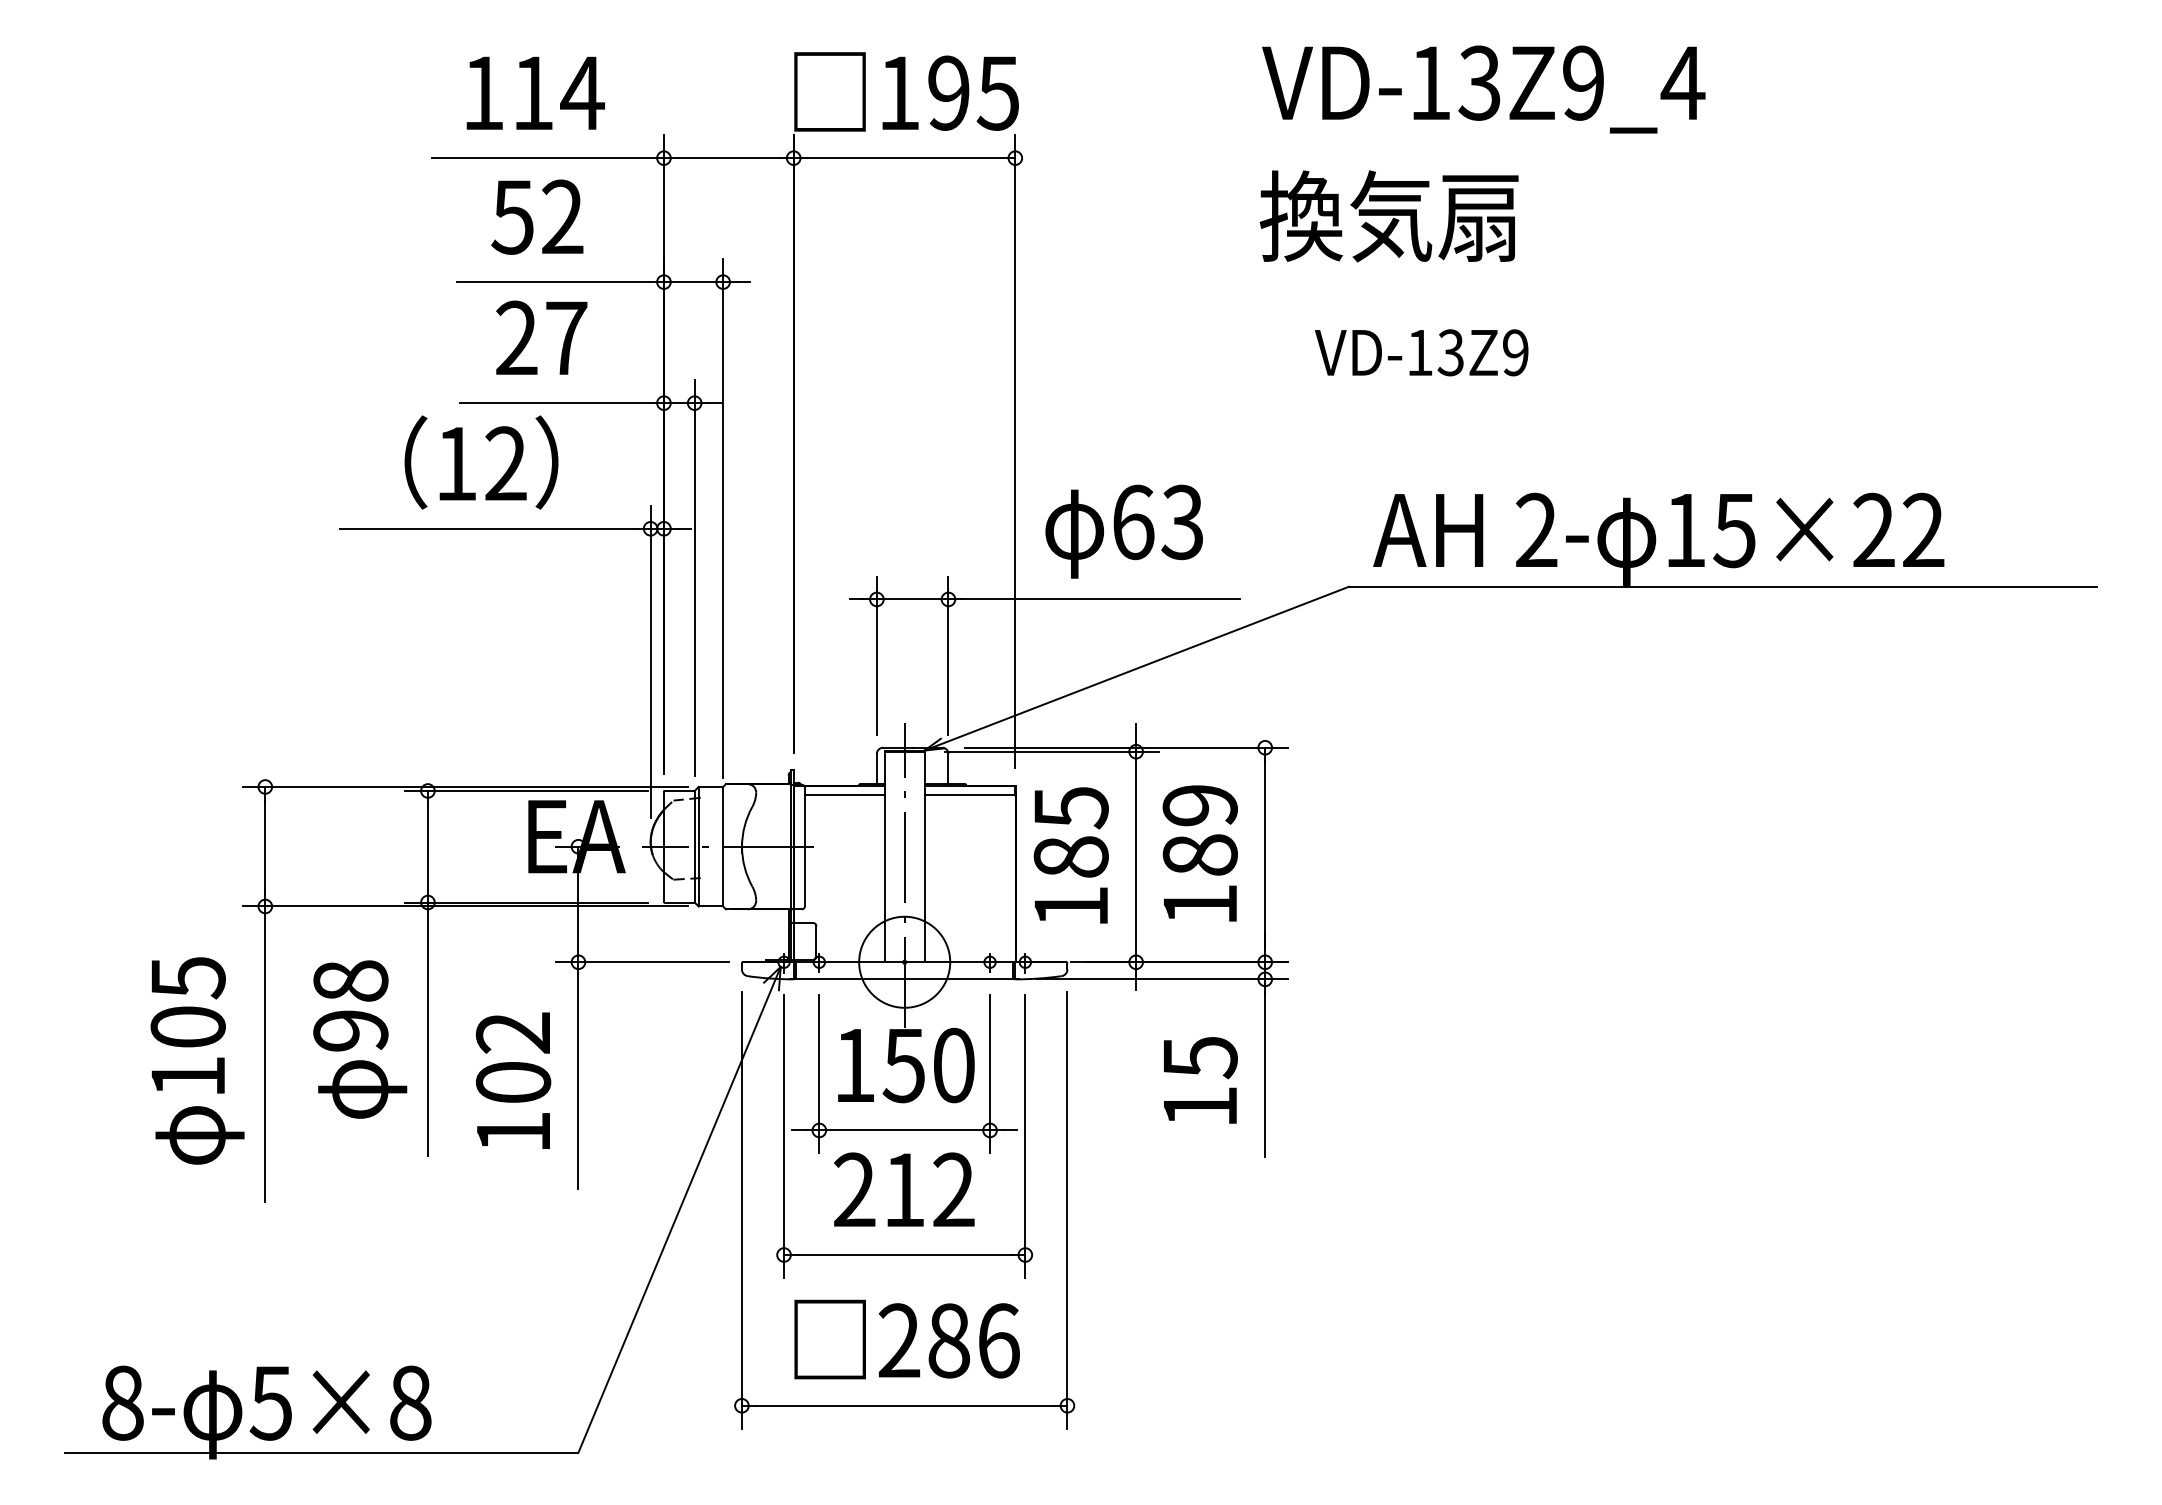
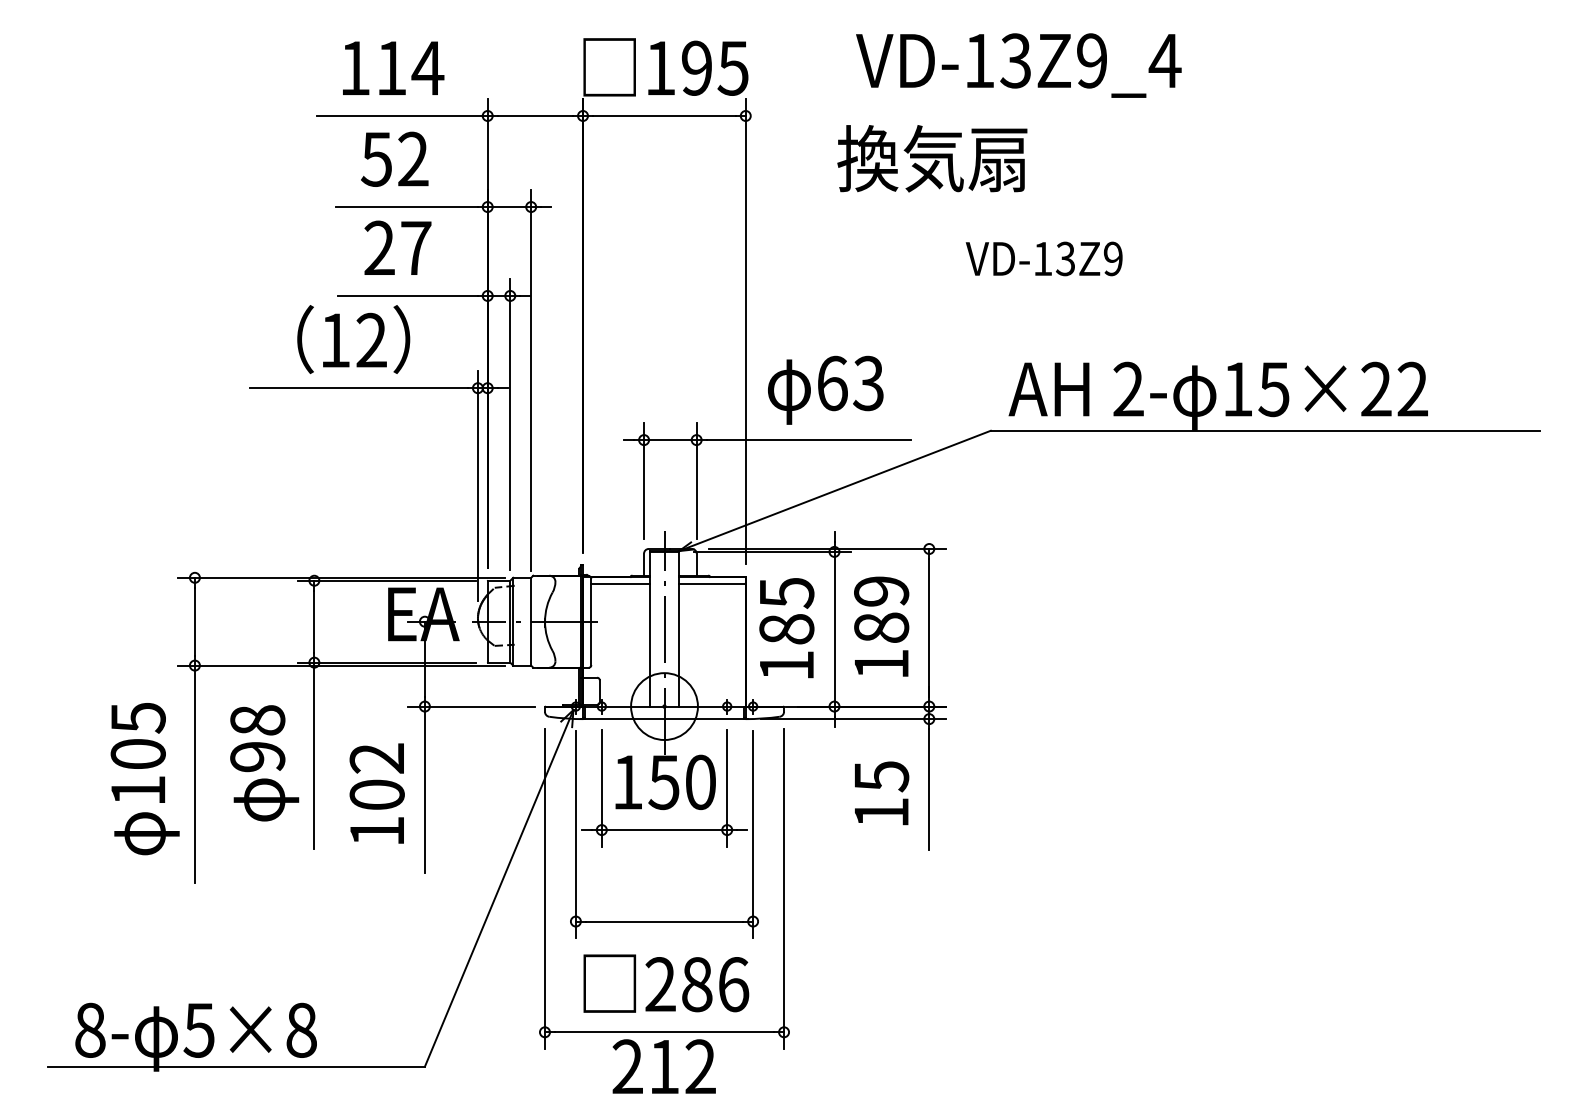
text: (1483, 89) -> (1018, 65), moved
text: (1389, 216) -> (932, 158), moved
text: (903, 1189) -> (663, 1066), moved

